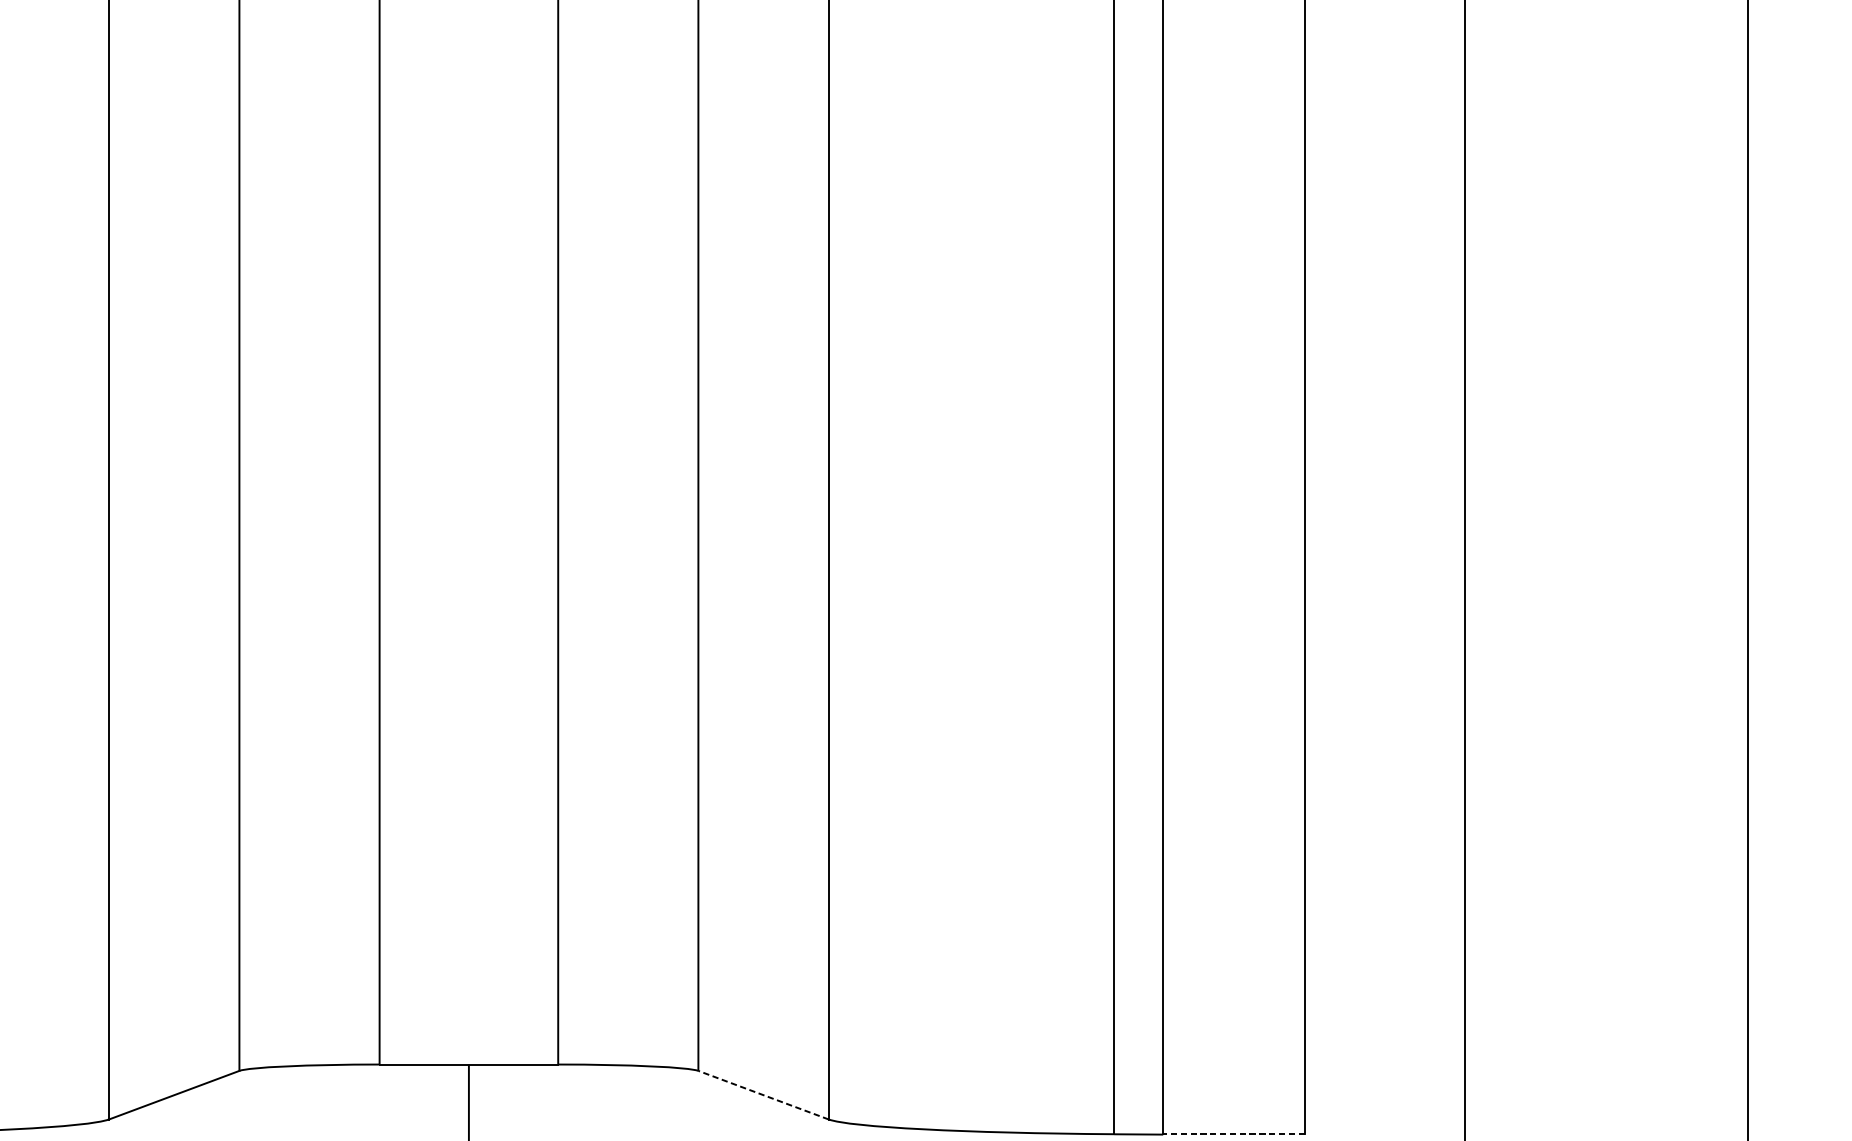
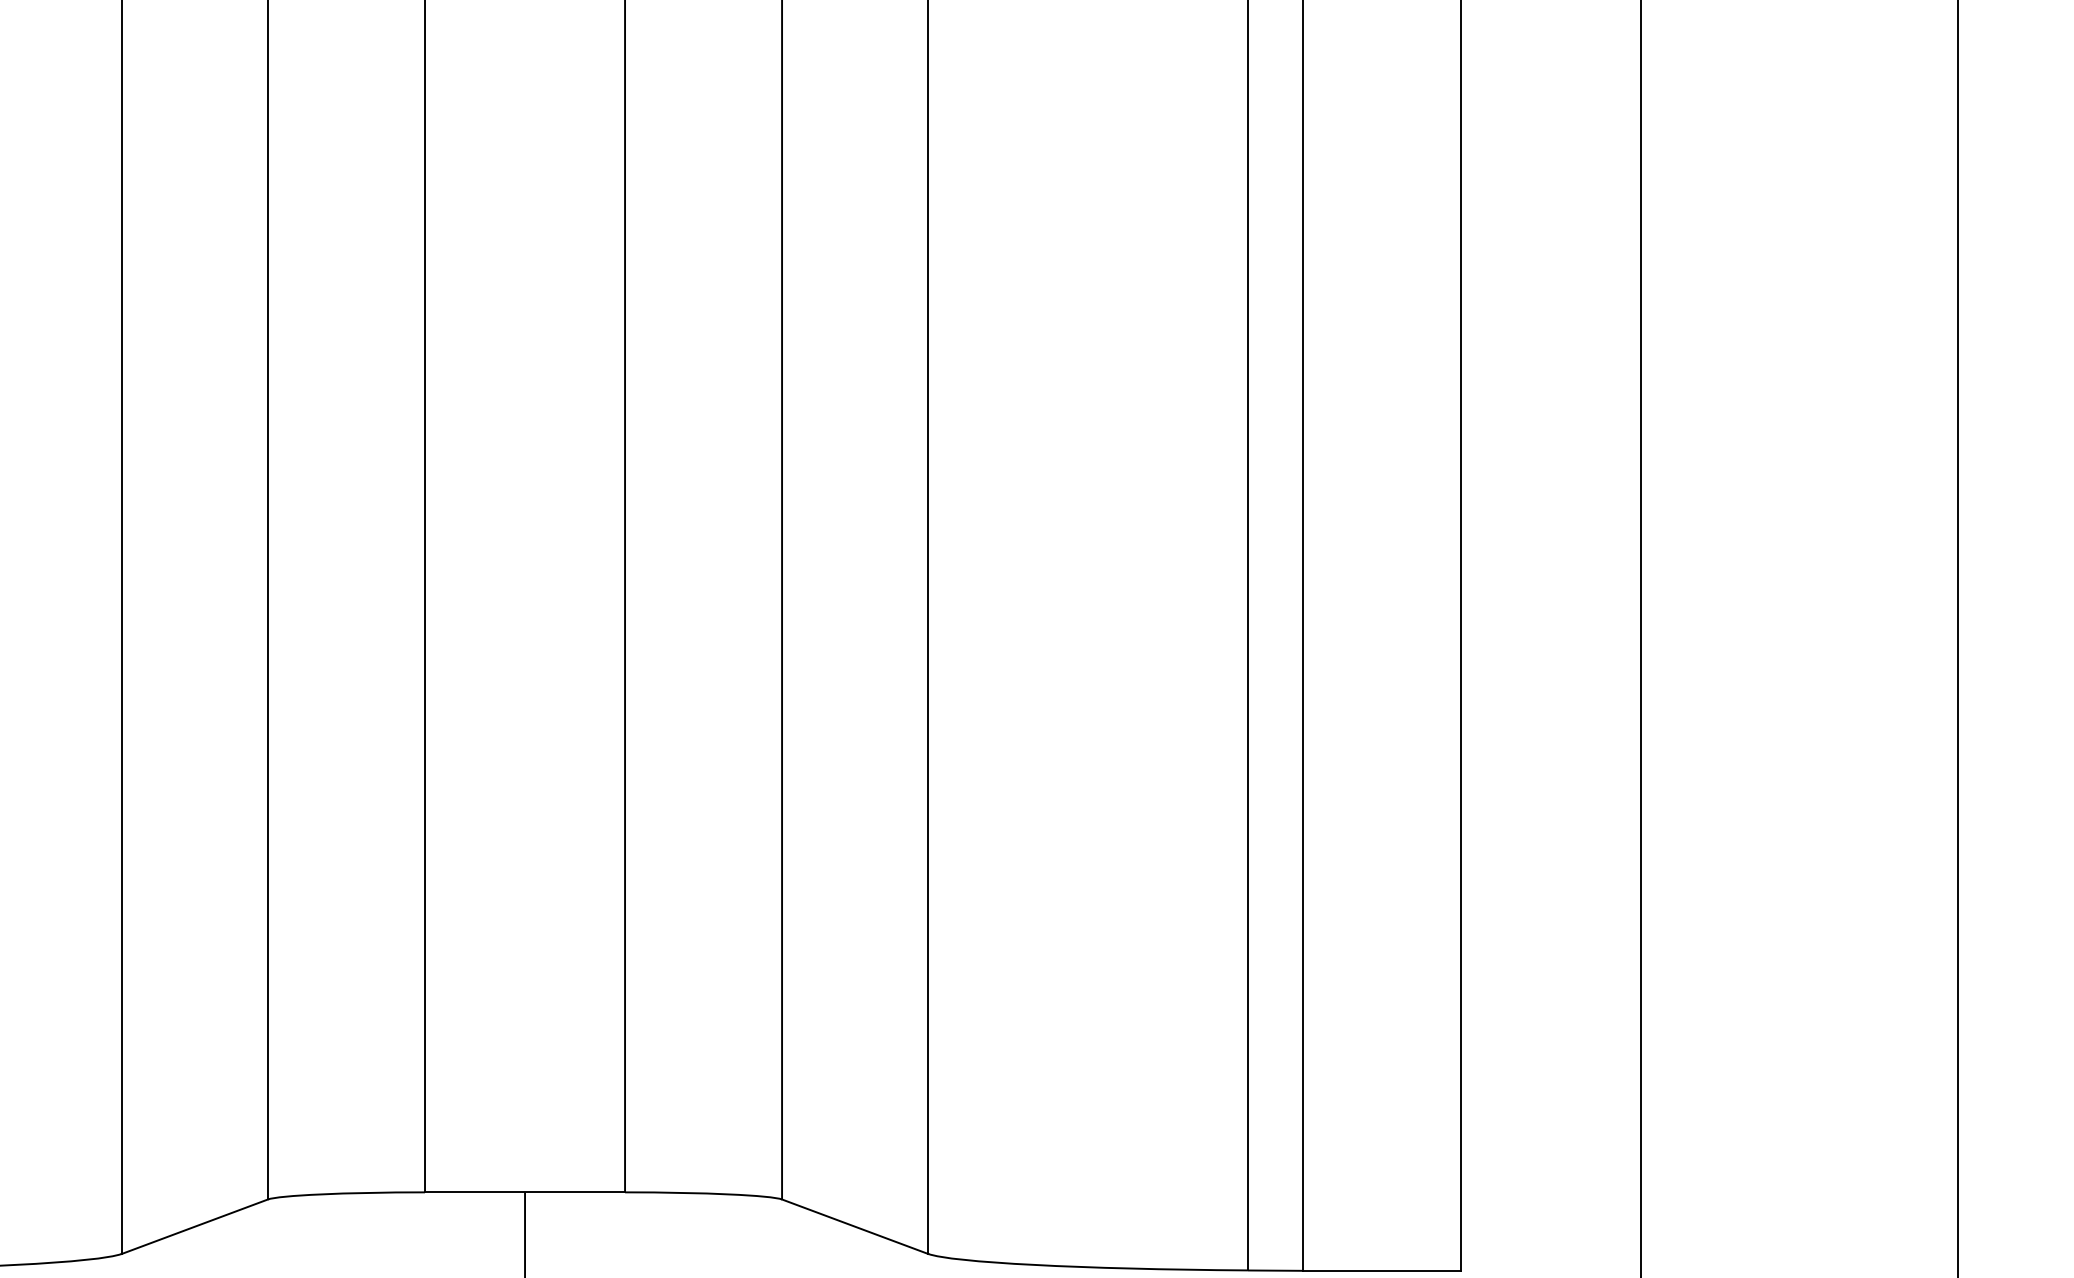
line: (763, 1095) -> (855, 1226), dashed -> solid
line: (1233, 1134) -> (1381, 1270), dashed -> solid

